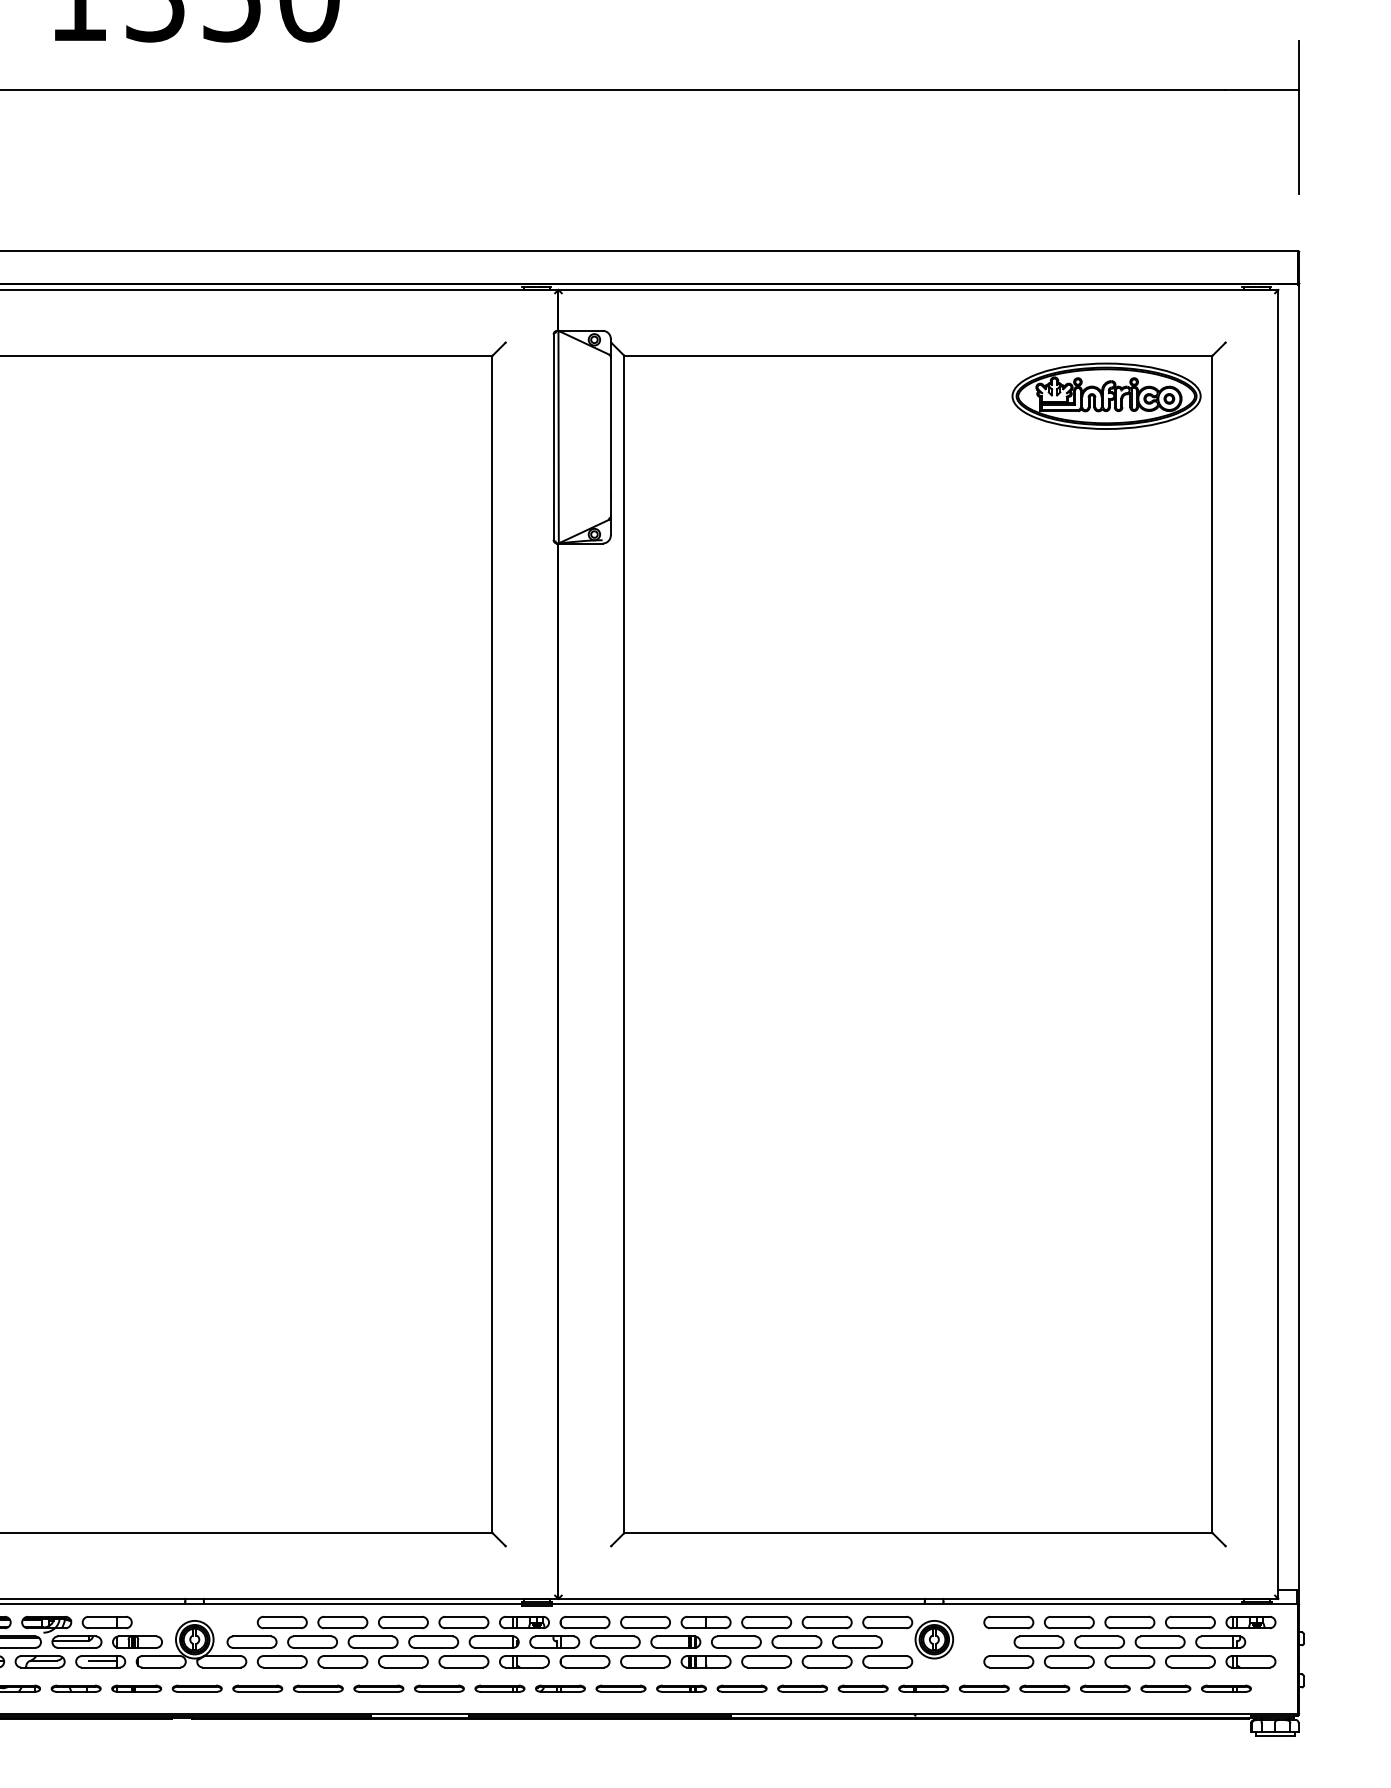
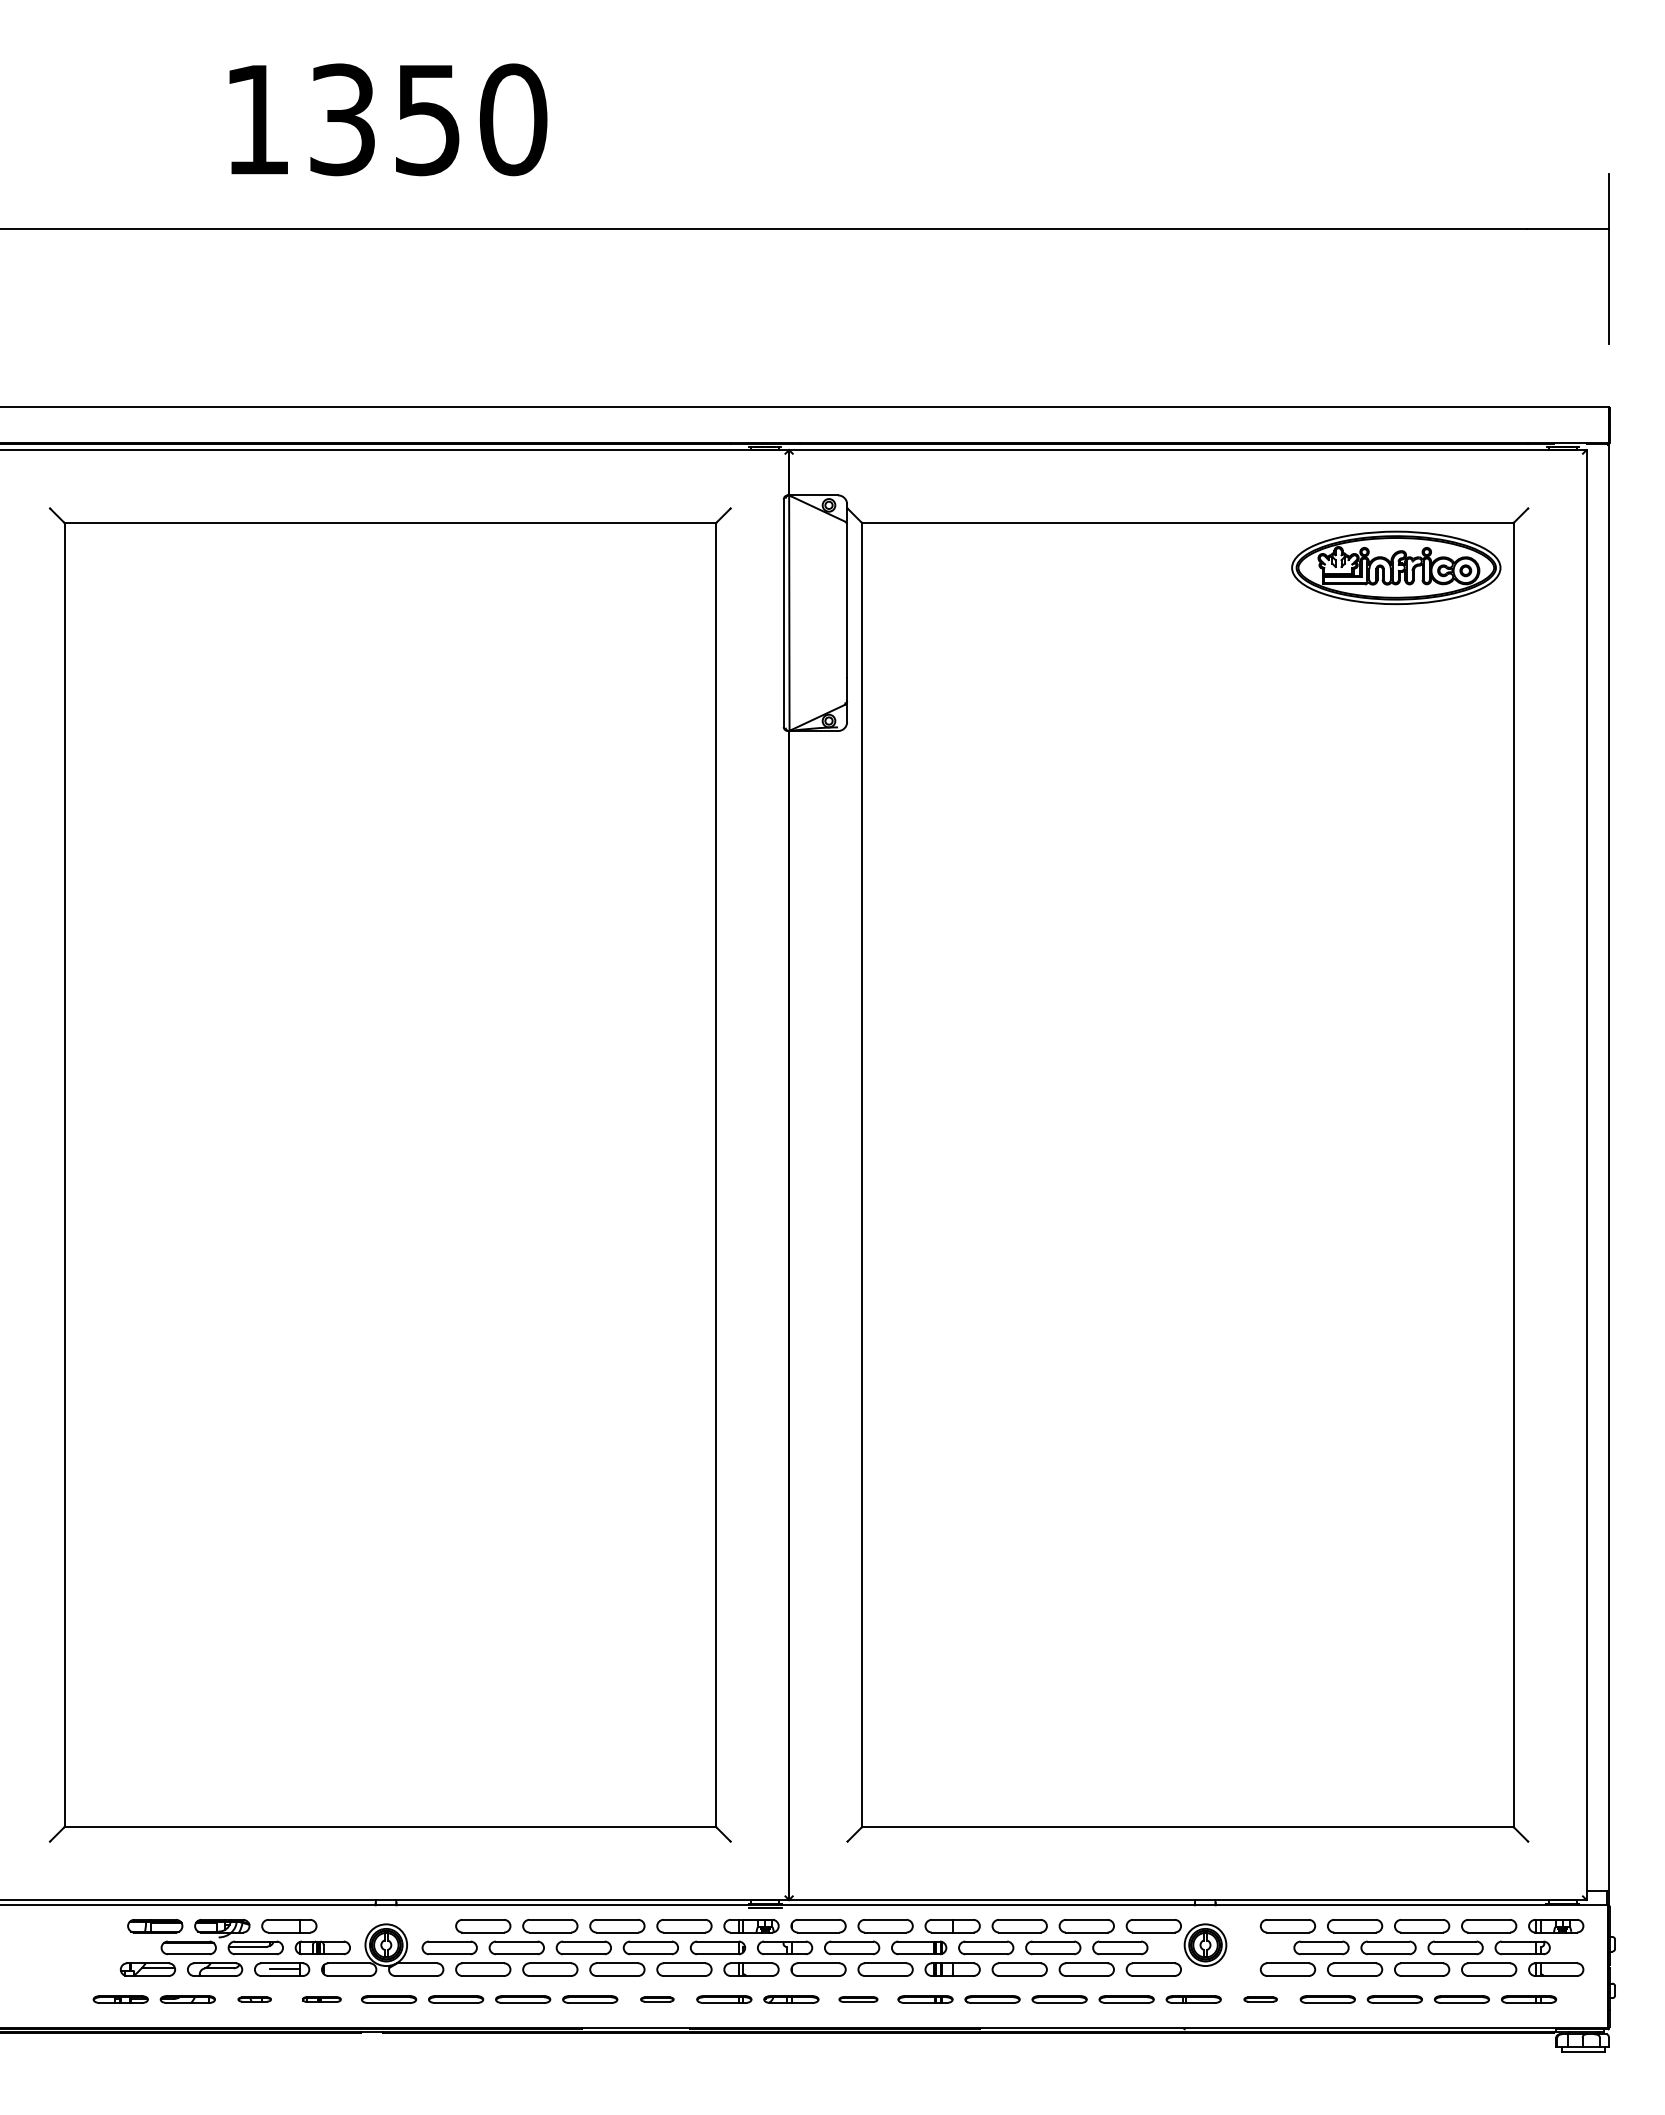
part: (75, 1688) -> (254, 1999), size x0.6
part: (136, 1688) -> (321, 1999), size x0.7
part: (439, 1688) -> (657, 1999), size x0.6
part: (621, 1688) -> (858, 1999), size x0.7
part: (983, 1688) -> (1260, 1999), size x0.6

